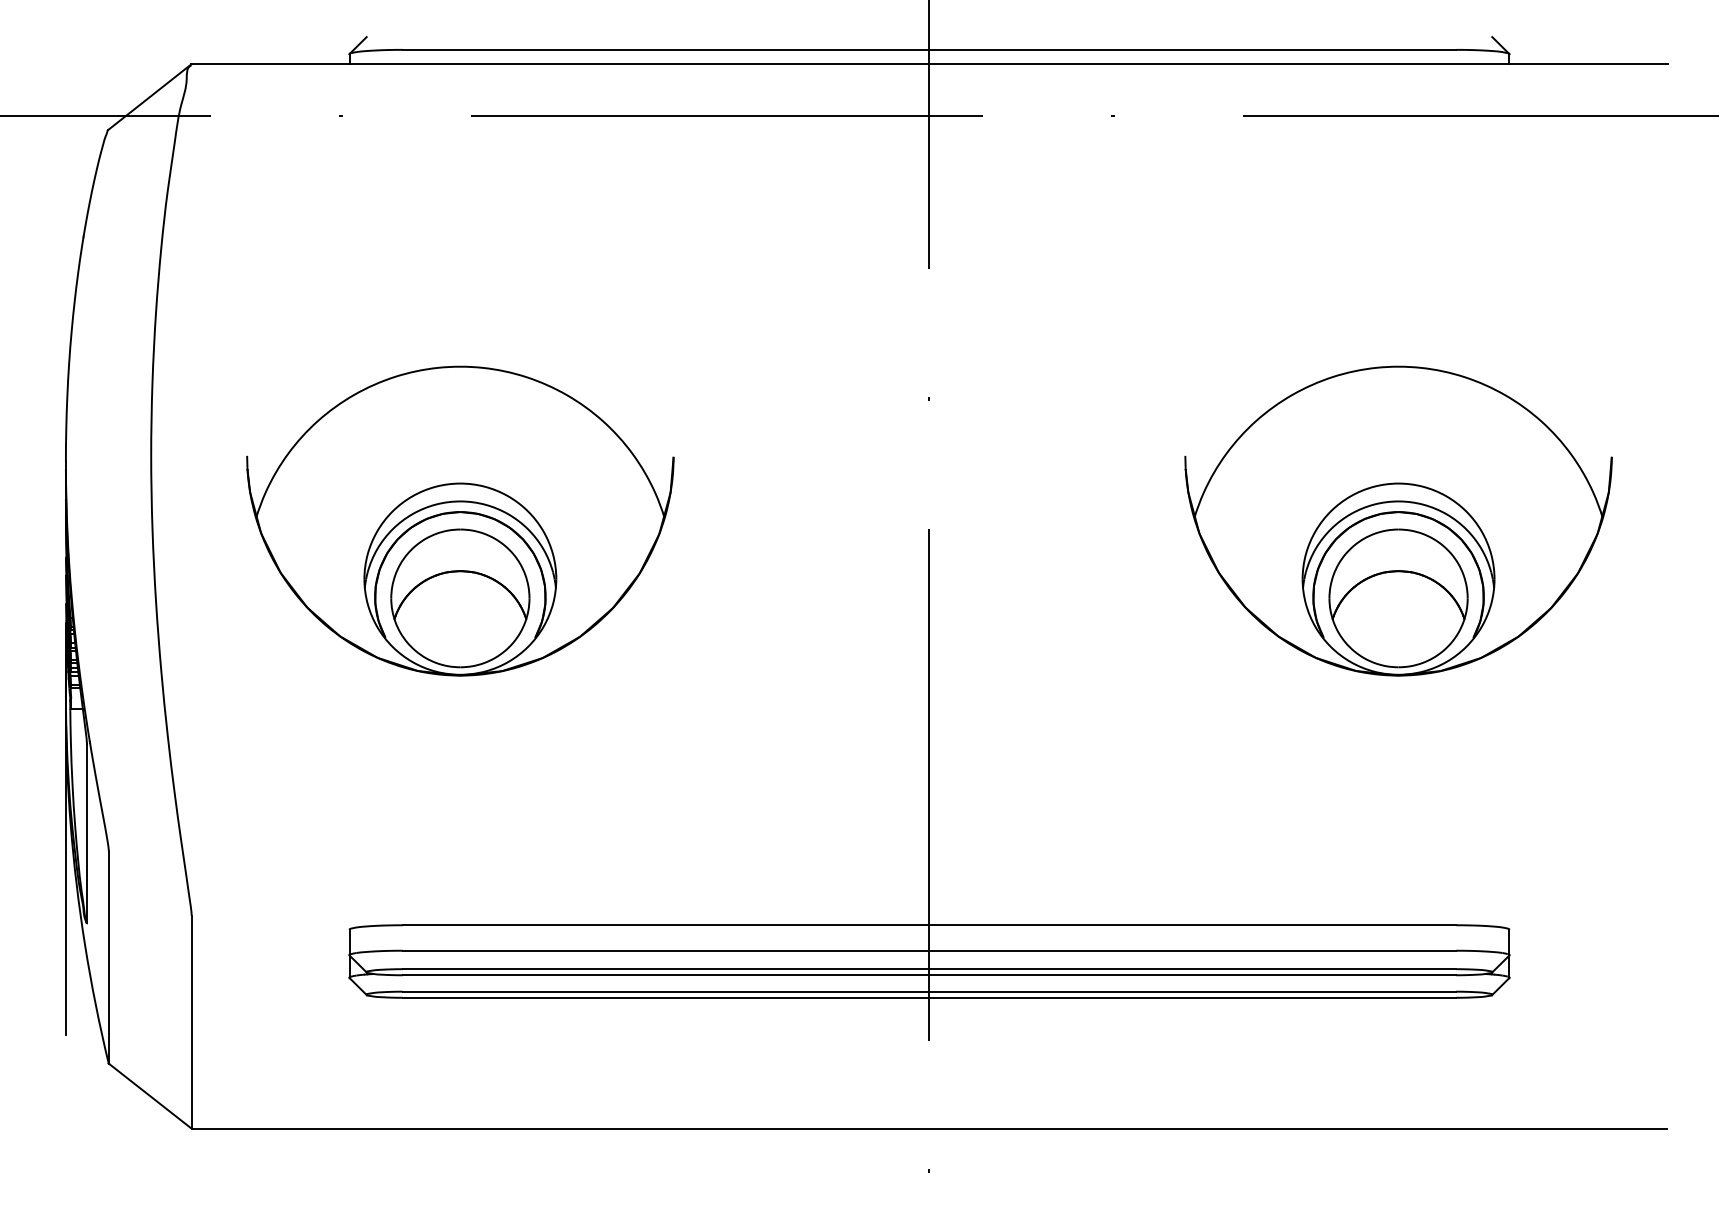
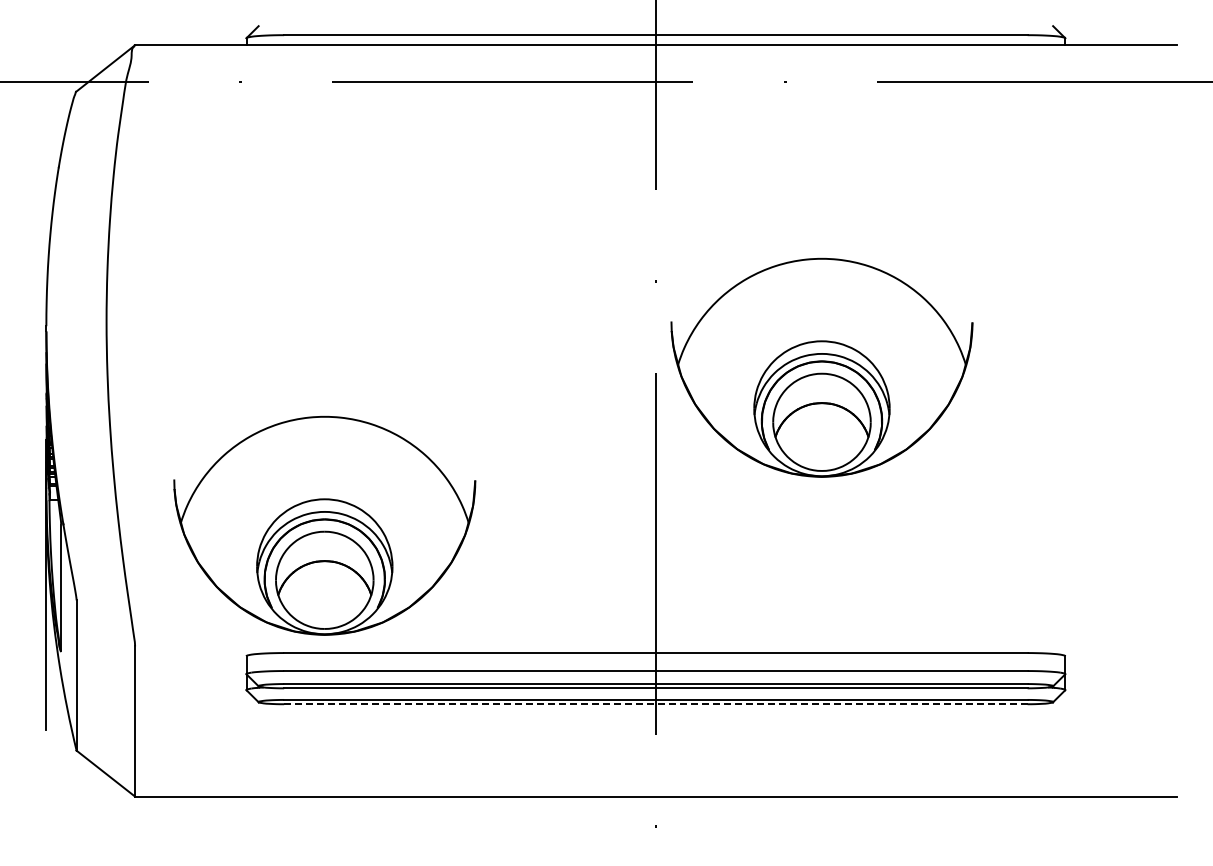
part: (459, 520) -> (324, 525), moved
part: (1397, 520) -> (821, 367), moved
line: (928, 998) -> (655, 704), solid -> dashed

